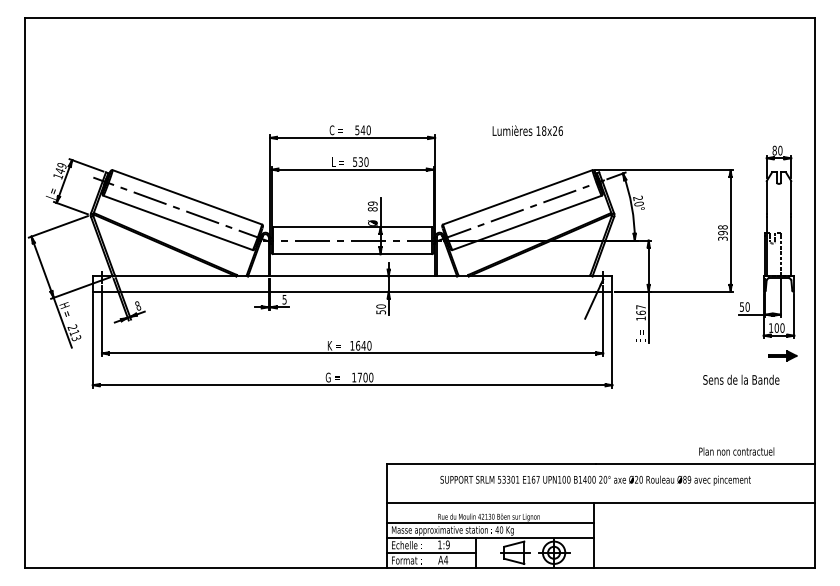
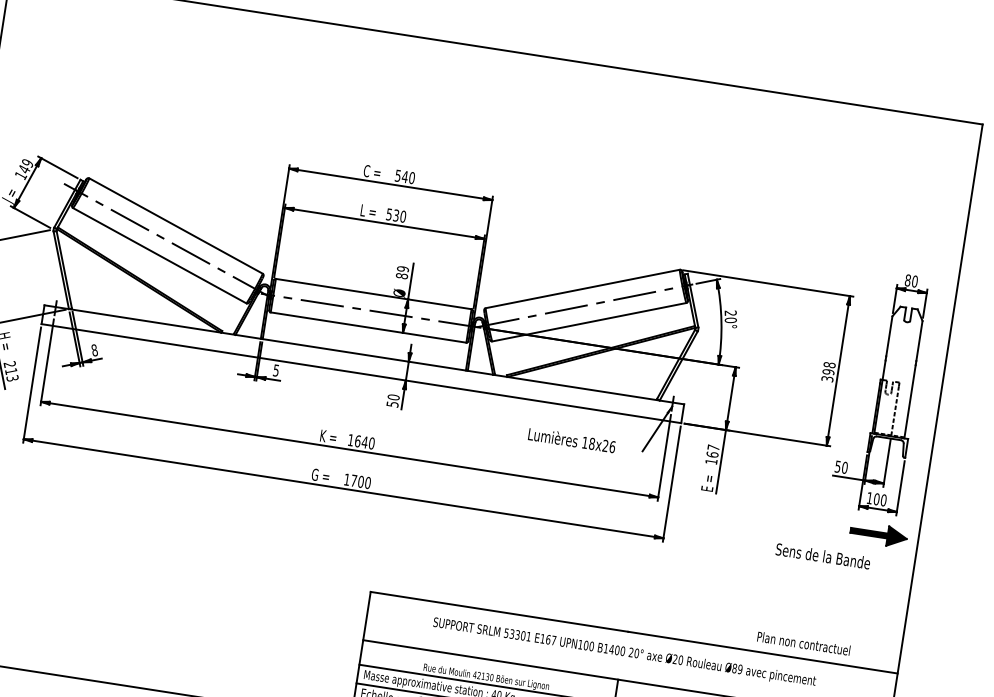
text: (527, 130) -> (571, 439), moved
part: (782, 355) -> (878, 534), size x1.67

